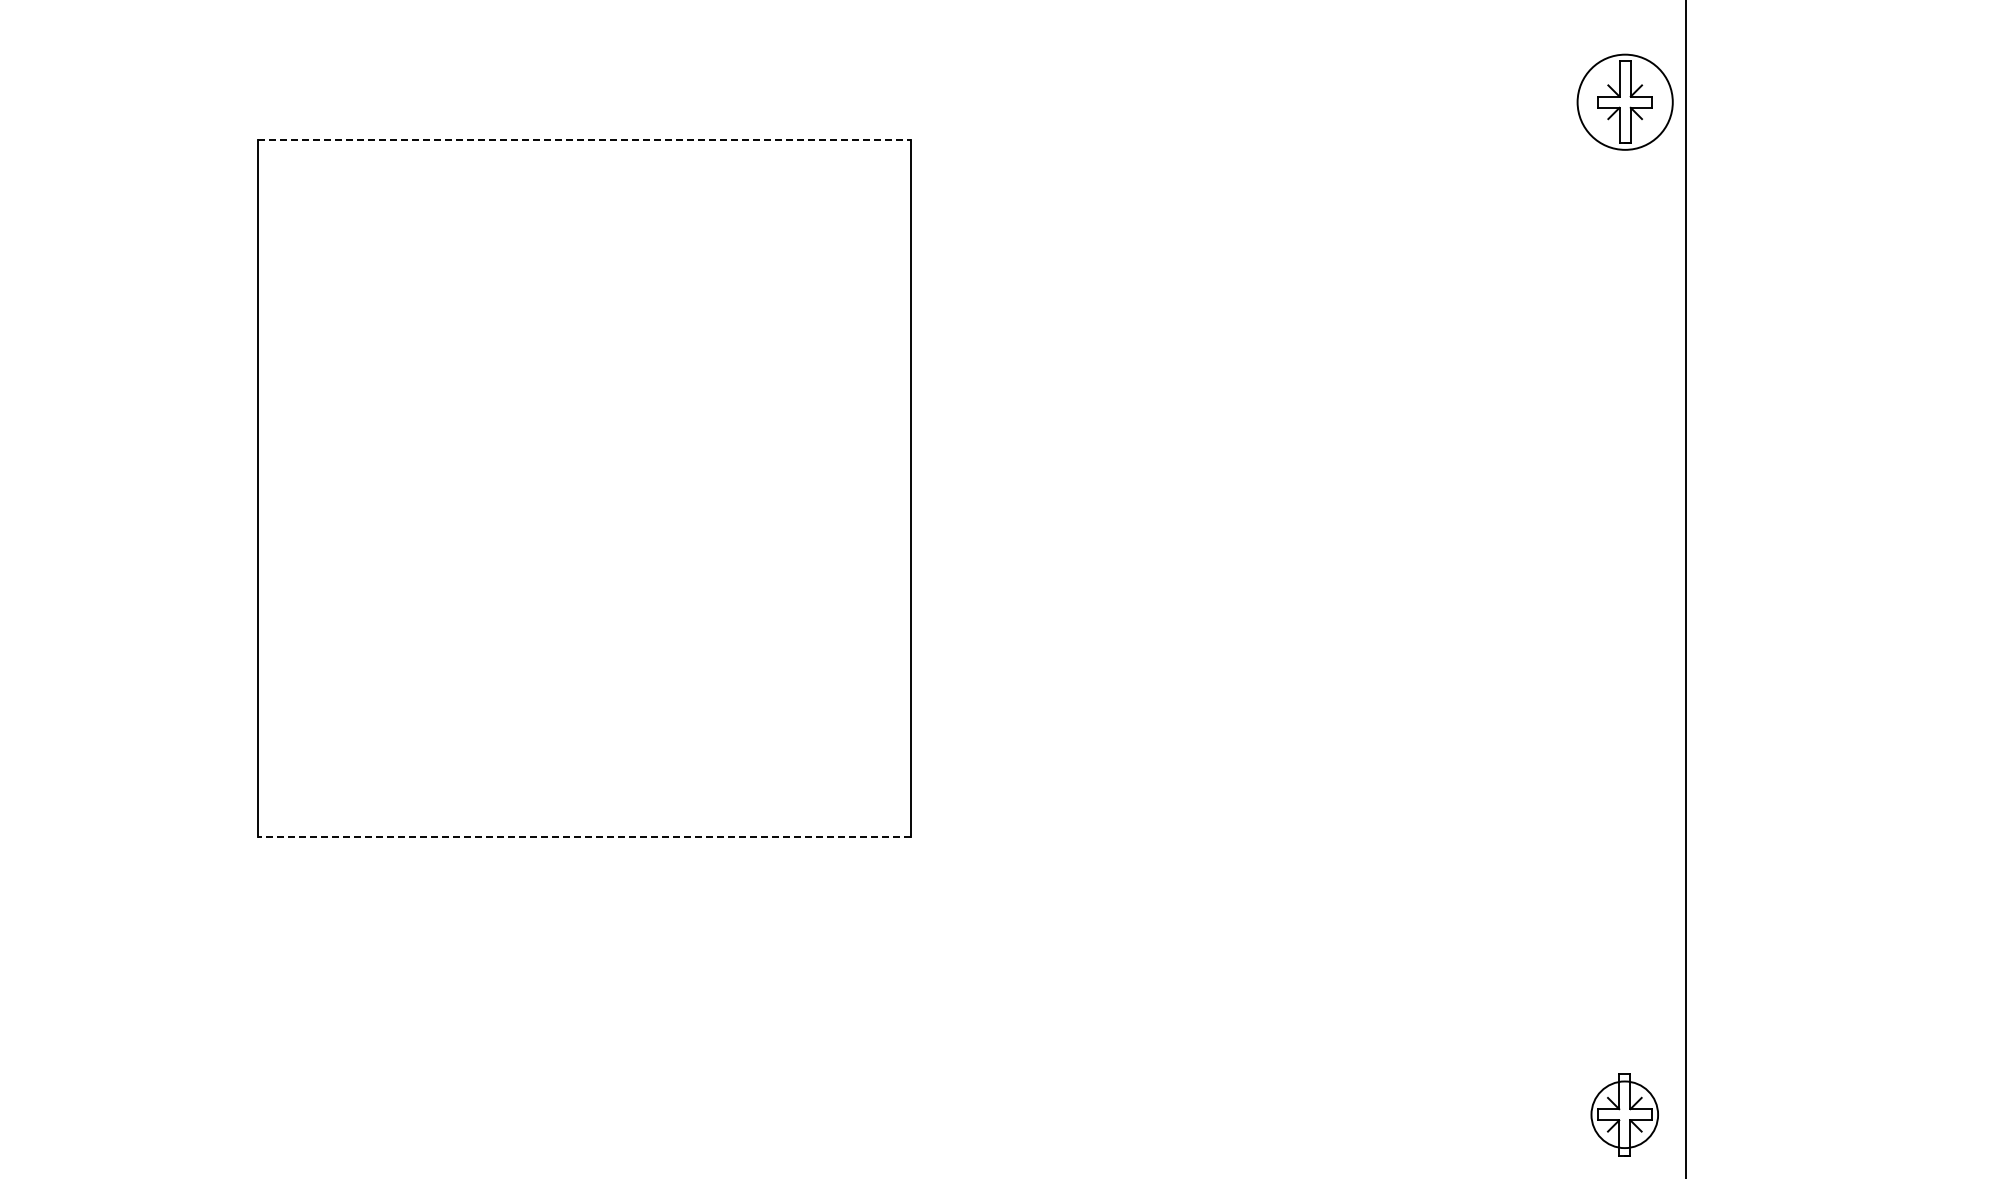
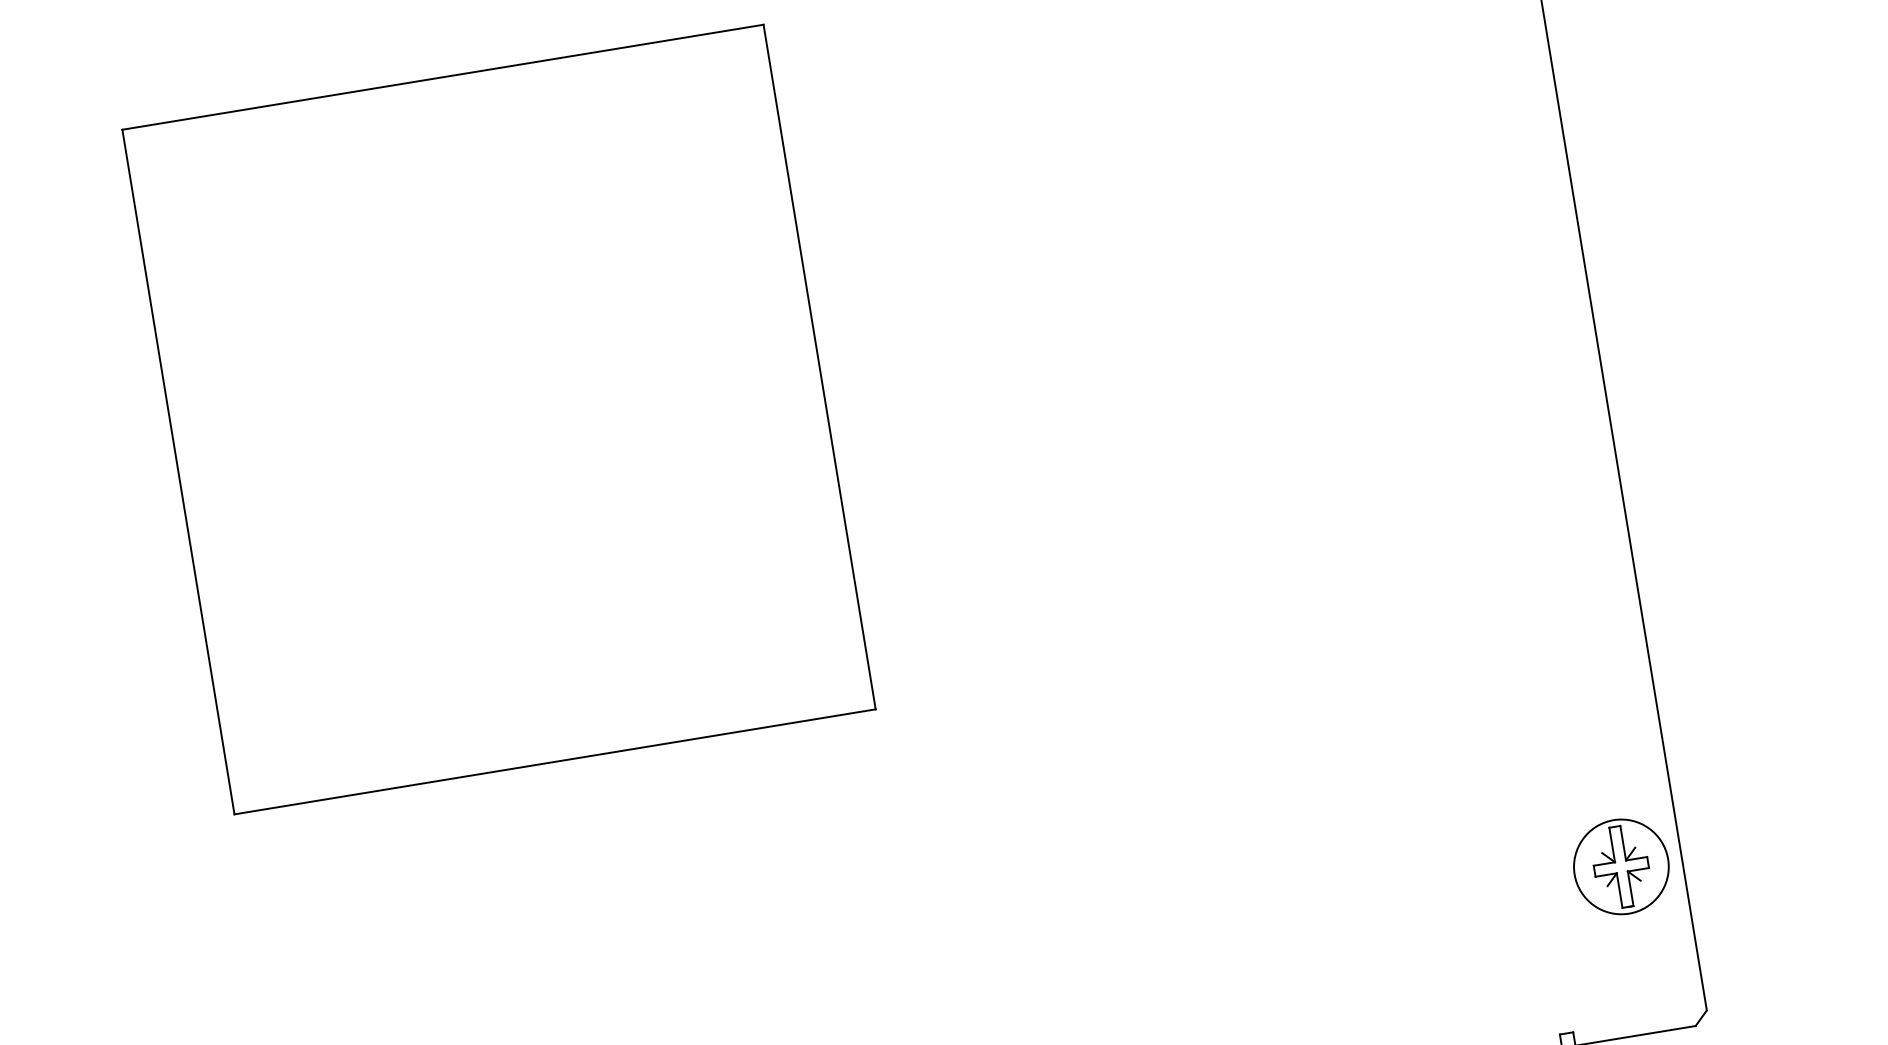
line: (585, 140) -> (443, 77), dashed -> solid
line: (584, 837) -> (554, 761), dashed -> solid
circle: (1624, 1114) -> (1621, 866), size x1.43

